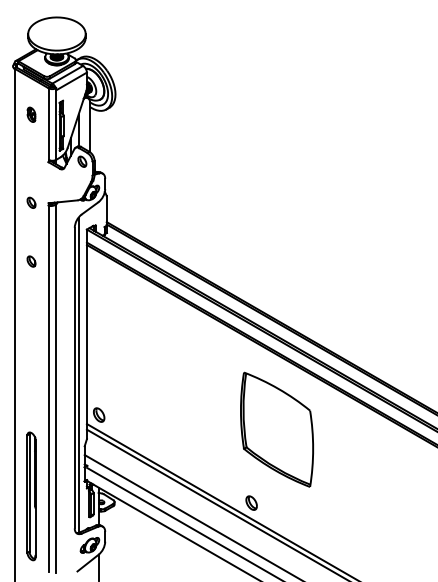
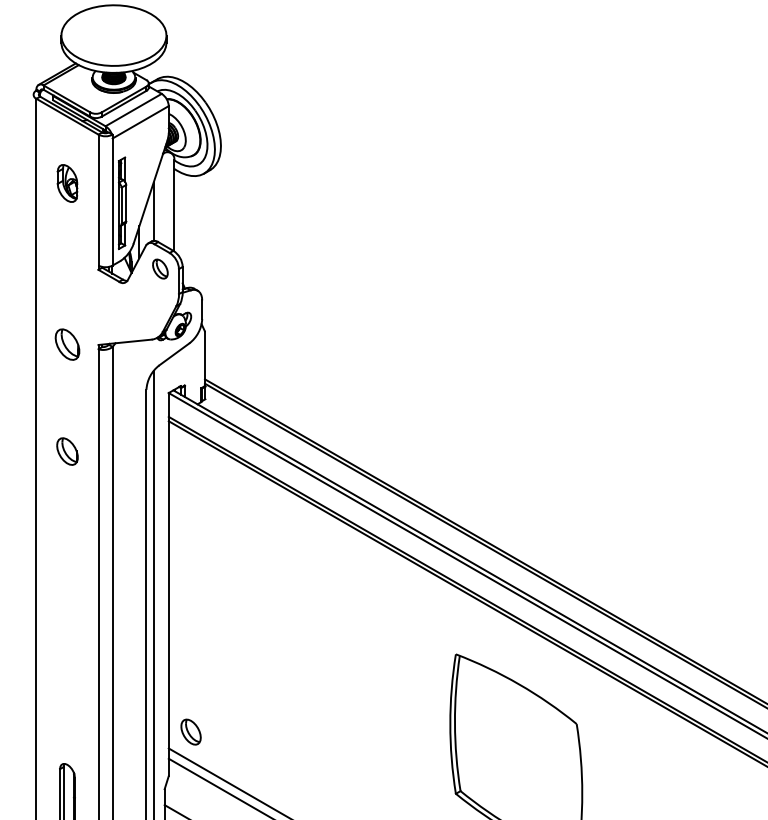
part: (31, 114) -> (67, 182), size x1.4
part: (31, 202) -> (67, 343), size x1.6
part: (31, 261) -> (67, 451), size x1.4

